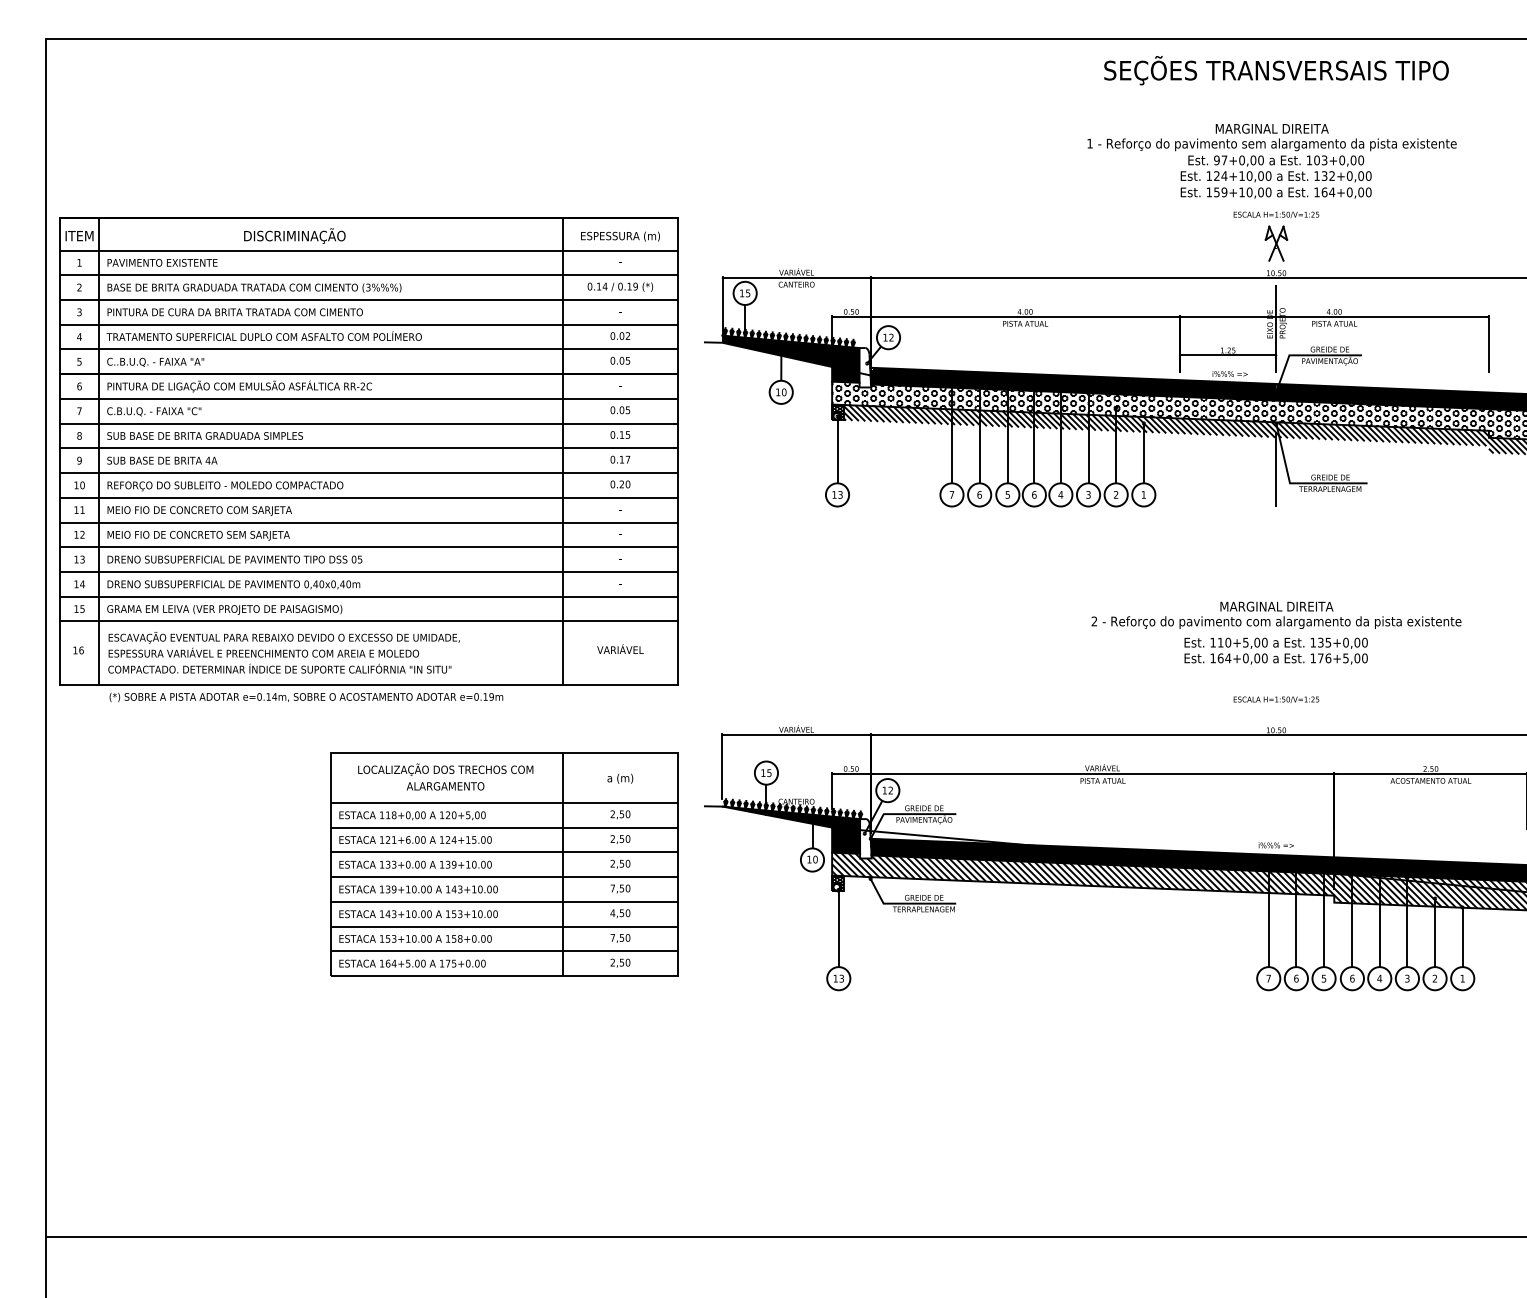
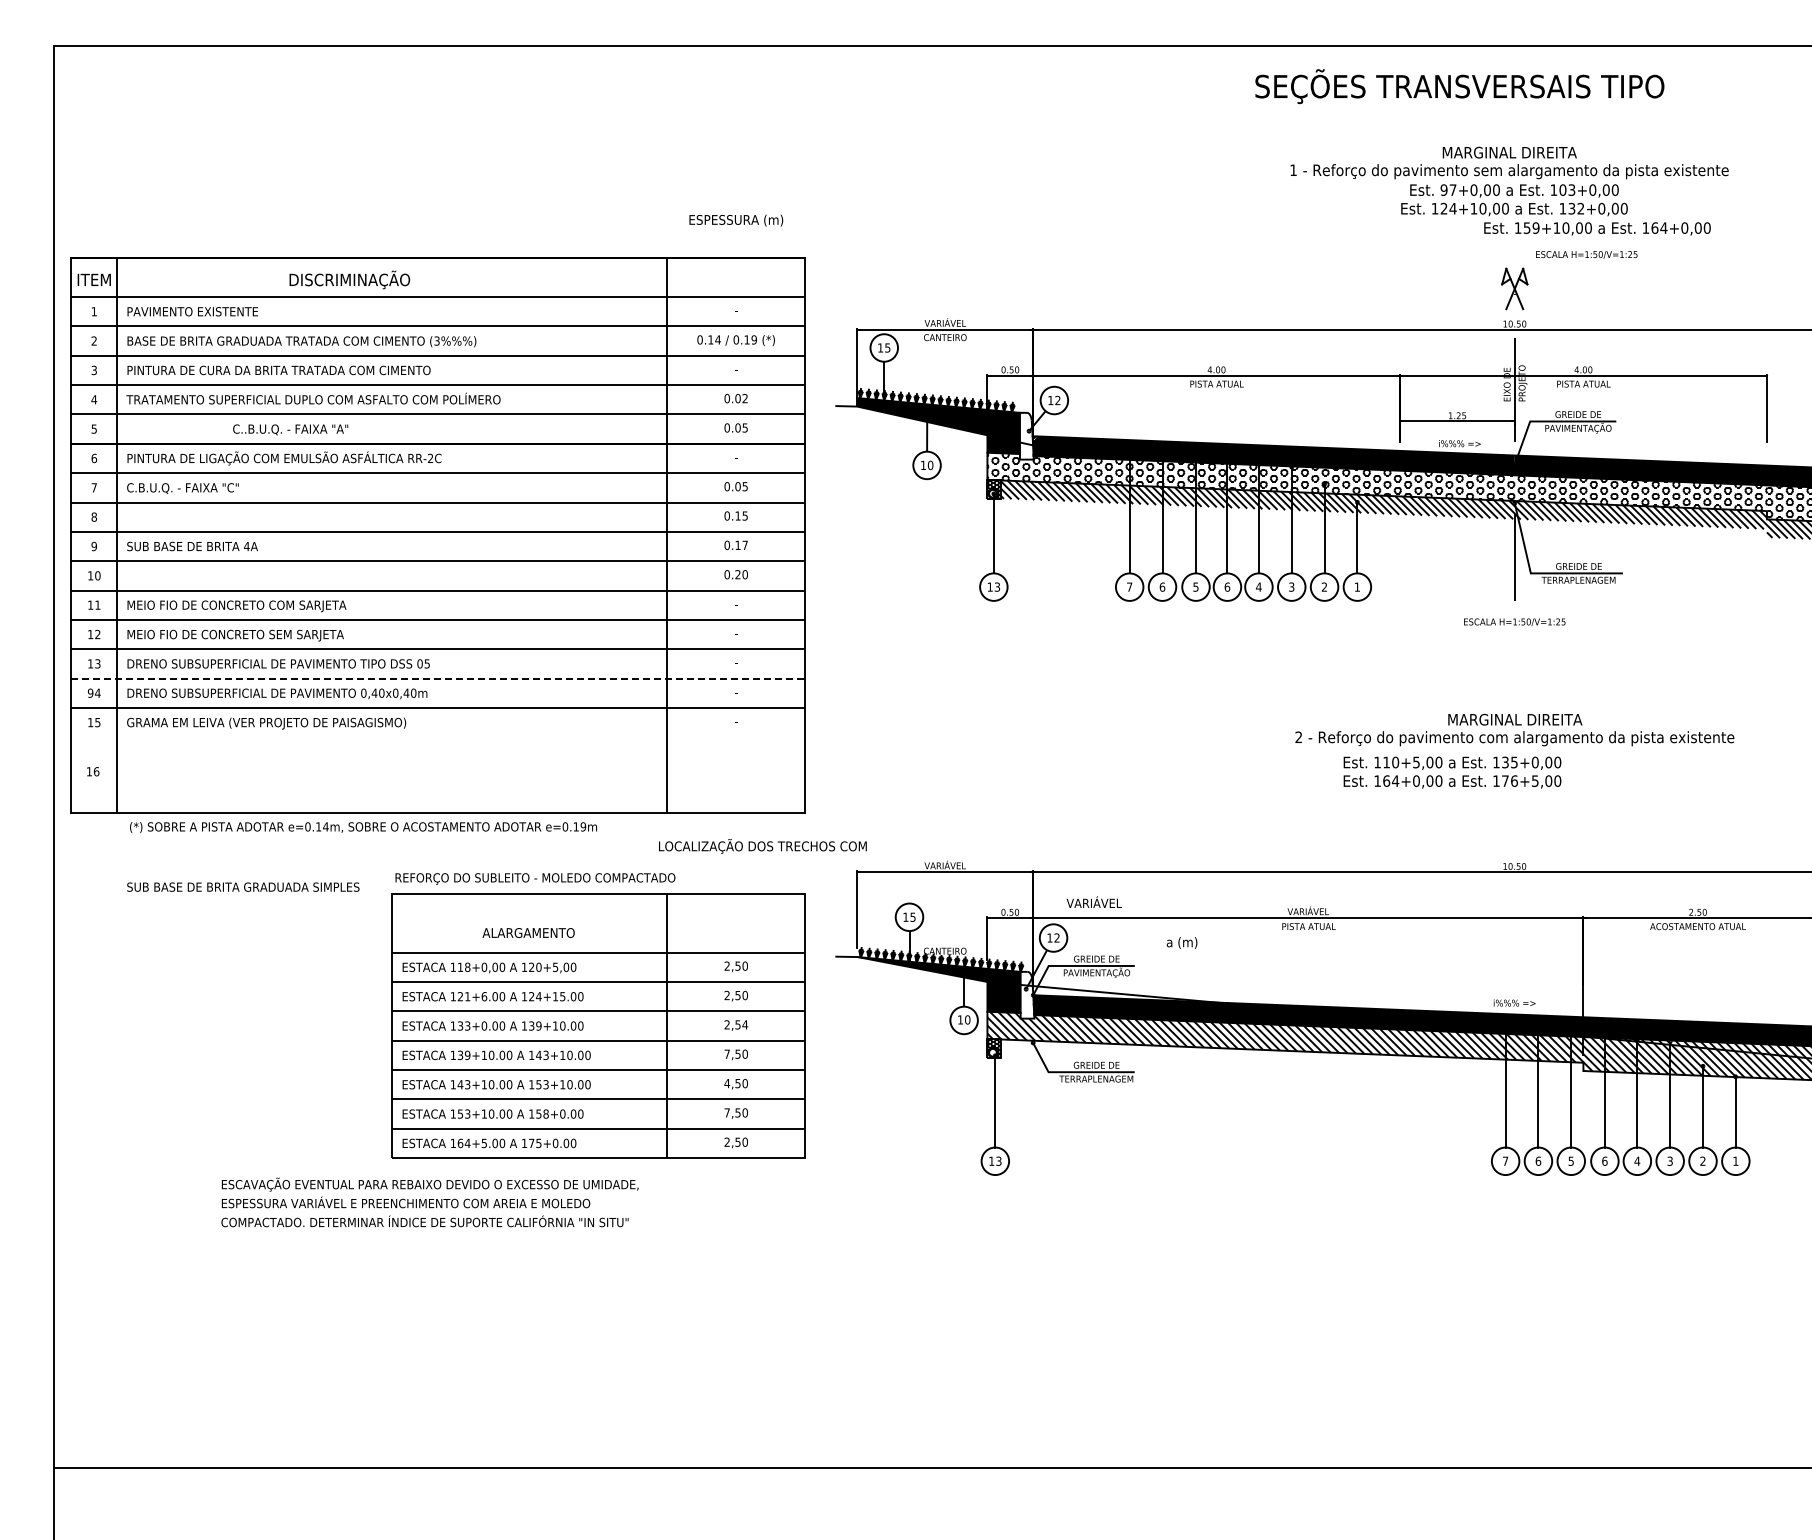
text: (1276, 70) -> (1459, 86), moved
text: (1276, 192) -> (1597, 228), moved
text: (1276, 214) -> (1586, 254), moved
text: (620, 236) -> (736, 220), moved
text: (155, 362) -> (290, 429), moved
text: (205, 435) -> (243, 886), moved
text: (225, 485) -> (535, 878), moved
line: (369, 571) -> (438, 678), solid -> dashed
text: (76, 583) -> (90, 692), 14 -> 94
line: (369, 621) -> (438, 737), removed
text: (619, 648) -> (1093, 901), moved
text: (1276, 651) -> (1452, 772), moved
text: (283, 652) -> (429, 1202), moved
text: (1276, 699) -> (1514, 622), moved
text: (445, 769) -> (762, 846), moved
text: (619, 778) -> (1181, 942), moved
text: (628, 863) -> (745, 1024), 2,50 -> 2,54

